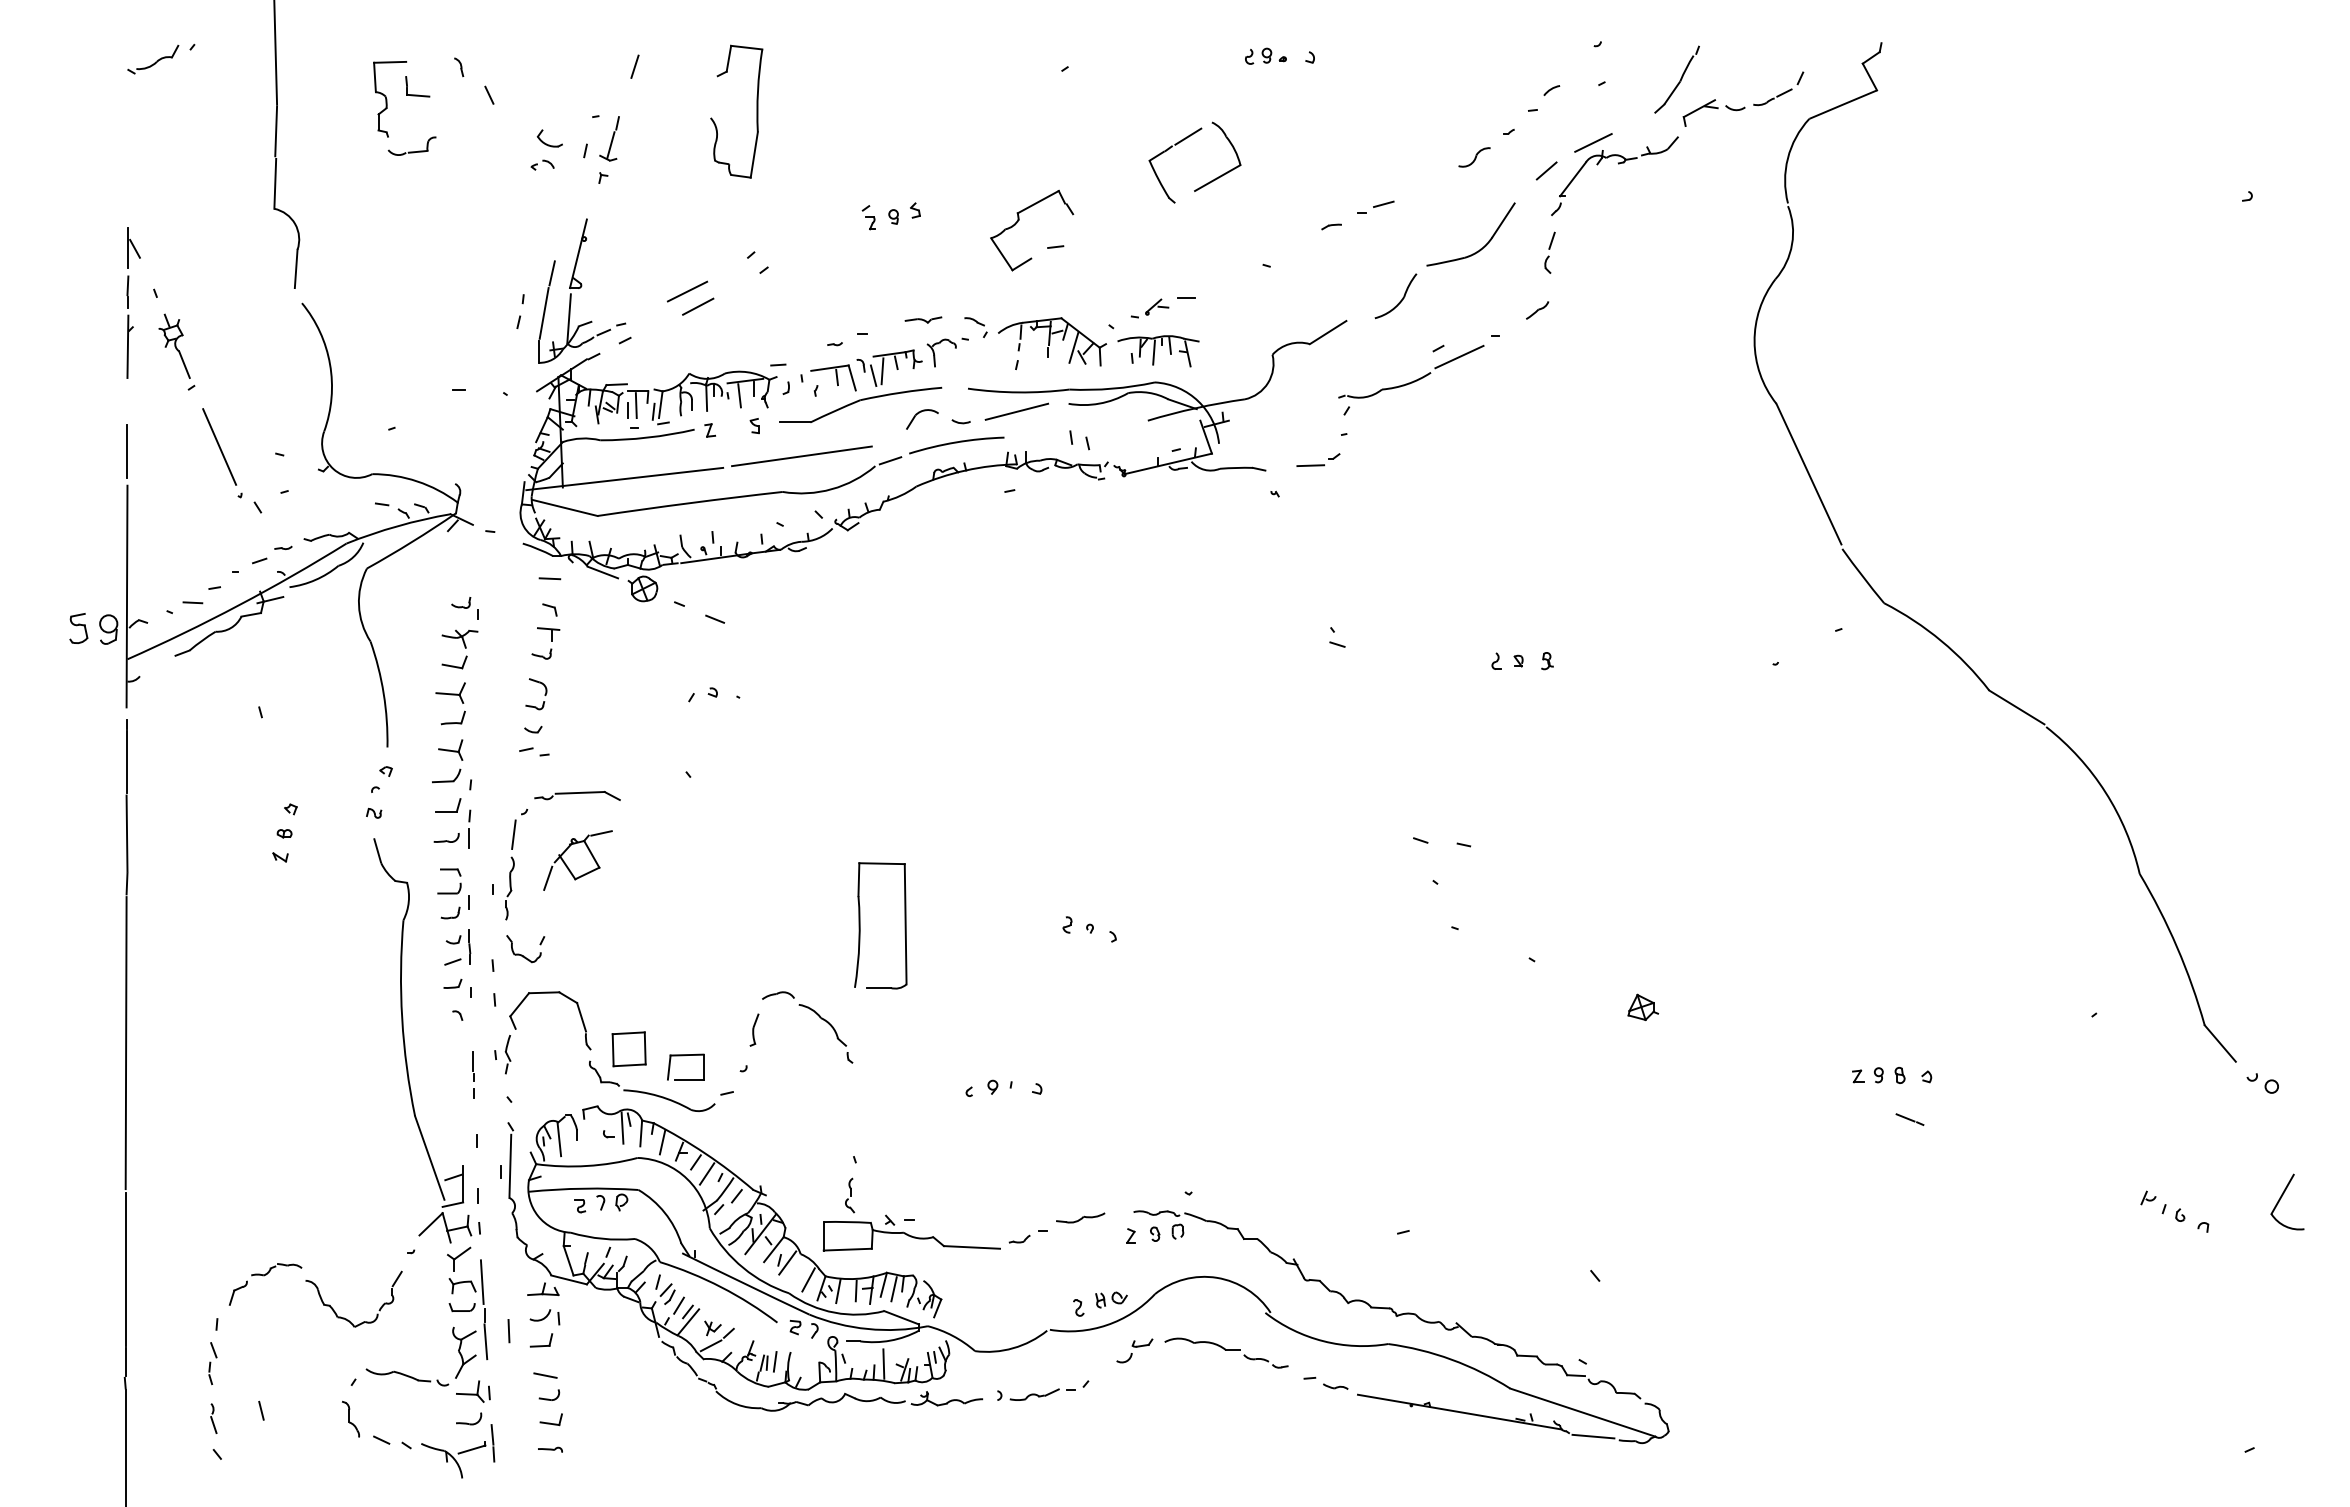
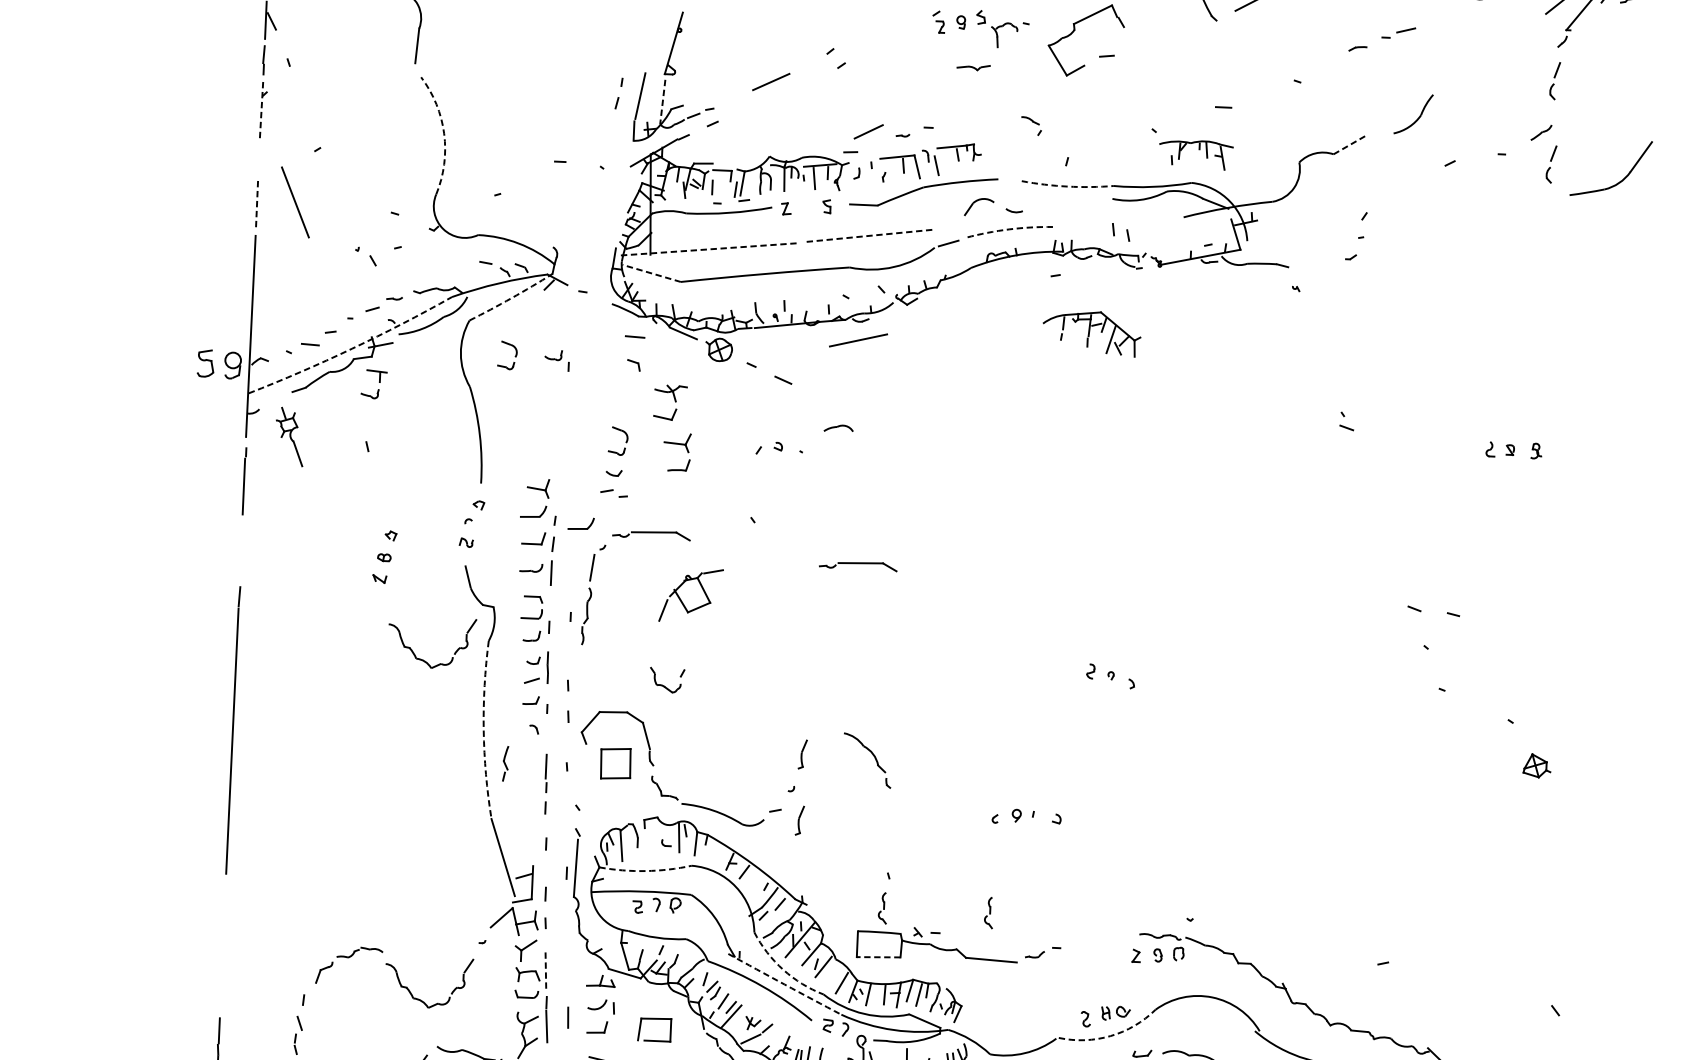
part: (1480, 248) -> (1619, 181), moved
line: (551, 273) -> (648, 60), removed
line: (698, 306) -> (869, 131), moved
part: (1149, 308) -> (1189, 115), removed
line: (569, 318) -> (663, 101), solid -> dashed
part: (923, 319) -> (973, 67), moved
line: (1328, 332) -> (1350, 144), solid -> dashed
part: (1052, 341) -> (1091, 333), moved
part: (1549, 344) -> (1550, 164), added
part: (174, 345) -> (289, 436), moved
line: (127, 346) -> (261, 109), solid -> dashed
part: (954, 347) -> (1016, 30), moved
line: (1153, 352) -> (1191, 155), removed
arc: (330, 364) -> (444, 134), solid -> dashed
line: (882, 371) -> (944, 162), removed
part: (1413, 380) -> (1426, 191), removed
arc: (1018, 392) -> (1067, 186), solid -> dashed
line: (635, 405) -> (719, 183), removed
line: (1016, 411) -> (858, 340), moved
arc: (956, 442) -> (1009, 229), solid -> dashed
line: (219, 446) -> (295, 201), moved
line: (127, 451) -> (257, 204), solid -> dashed
line: (801, 456) -> (868, 236), solid -> dashed
line: (1310, 465) -> (1329, 264), removed
line: (624, 479) -> (706, 249), solid -> dashed
line: (564, 507) -> (651, 272), solid -> dashed
arc: (412, 541) -> (511, 297), solid -> dashed
arc: (239, 605) -> (352, 348), solid -> dashed
part: (418, 605) -> (514, 356), added
part: (551, 641) -> (379, 382), moved
part: (459, 649) -> (670, 402), moved
part: (450, 695) -> (677, 444), moved
part: (499, 786) -> (581, 523), added
part: (806, 819) -> (858, 565), added
part: (469, 828) -> (552, 560), size x1.4
line: (126, 833) -> (241, 551), removed
part: (577, 860) -> (690, 595), moved
part: (860, 925) -> (903, 663), removed
part: (331, 943) -> (422, 659), added
part: (525, 949) -> (666, 680), moved
part: (778, 995) -> (838, 428), moved
part: (1642, 1006) -> (1536, 765), moved
arc: (402, 1018) -> (483, 729), solid -> dashed
part: (628, 1049) -> (615, 763), moved
part: (507, 1054) -> (505, 763), moved
part: (684, 1056) -> (653, 1020), moved
part: (473, 1074) -> (546, 783), size x1.4
part: (754, 1102) -> (799, 820), added
line: (662, 1142) -> (714, 852), removed
arc: (587, 1165) -> (645, 870), solid -> dashed
line: (706, 1173) -> (753, 882), removed
part: (967, 1195) -> (989, 912), added
part: (1080, 1217) -> (1091, 937), removed
line: (847, 1249) -> (878, 957), solid -> dashed
line: (125, 1268) -> (222, 945), removed
arc: (743, 1268) -> (783, 970), solid -> dashed
line: (482, 1282) -> (546, 972), solid -> dashed
arc: (745, 1284) -> (784, 984), solid -> dashed
arc: (1106, 1325) -> (1110, 1036), solid -> dashed

